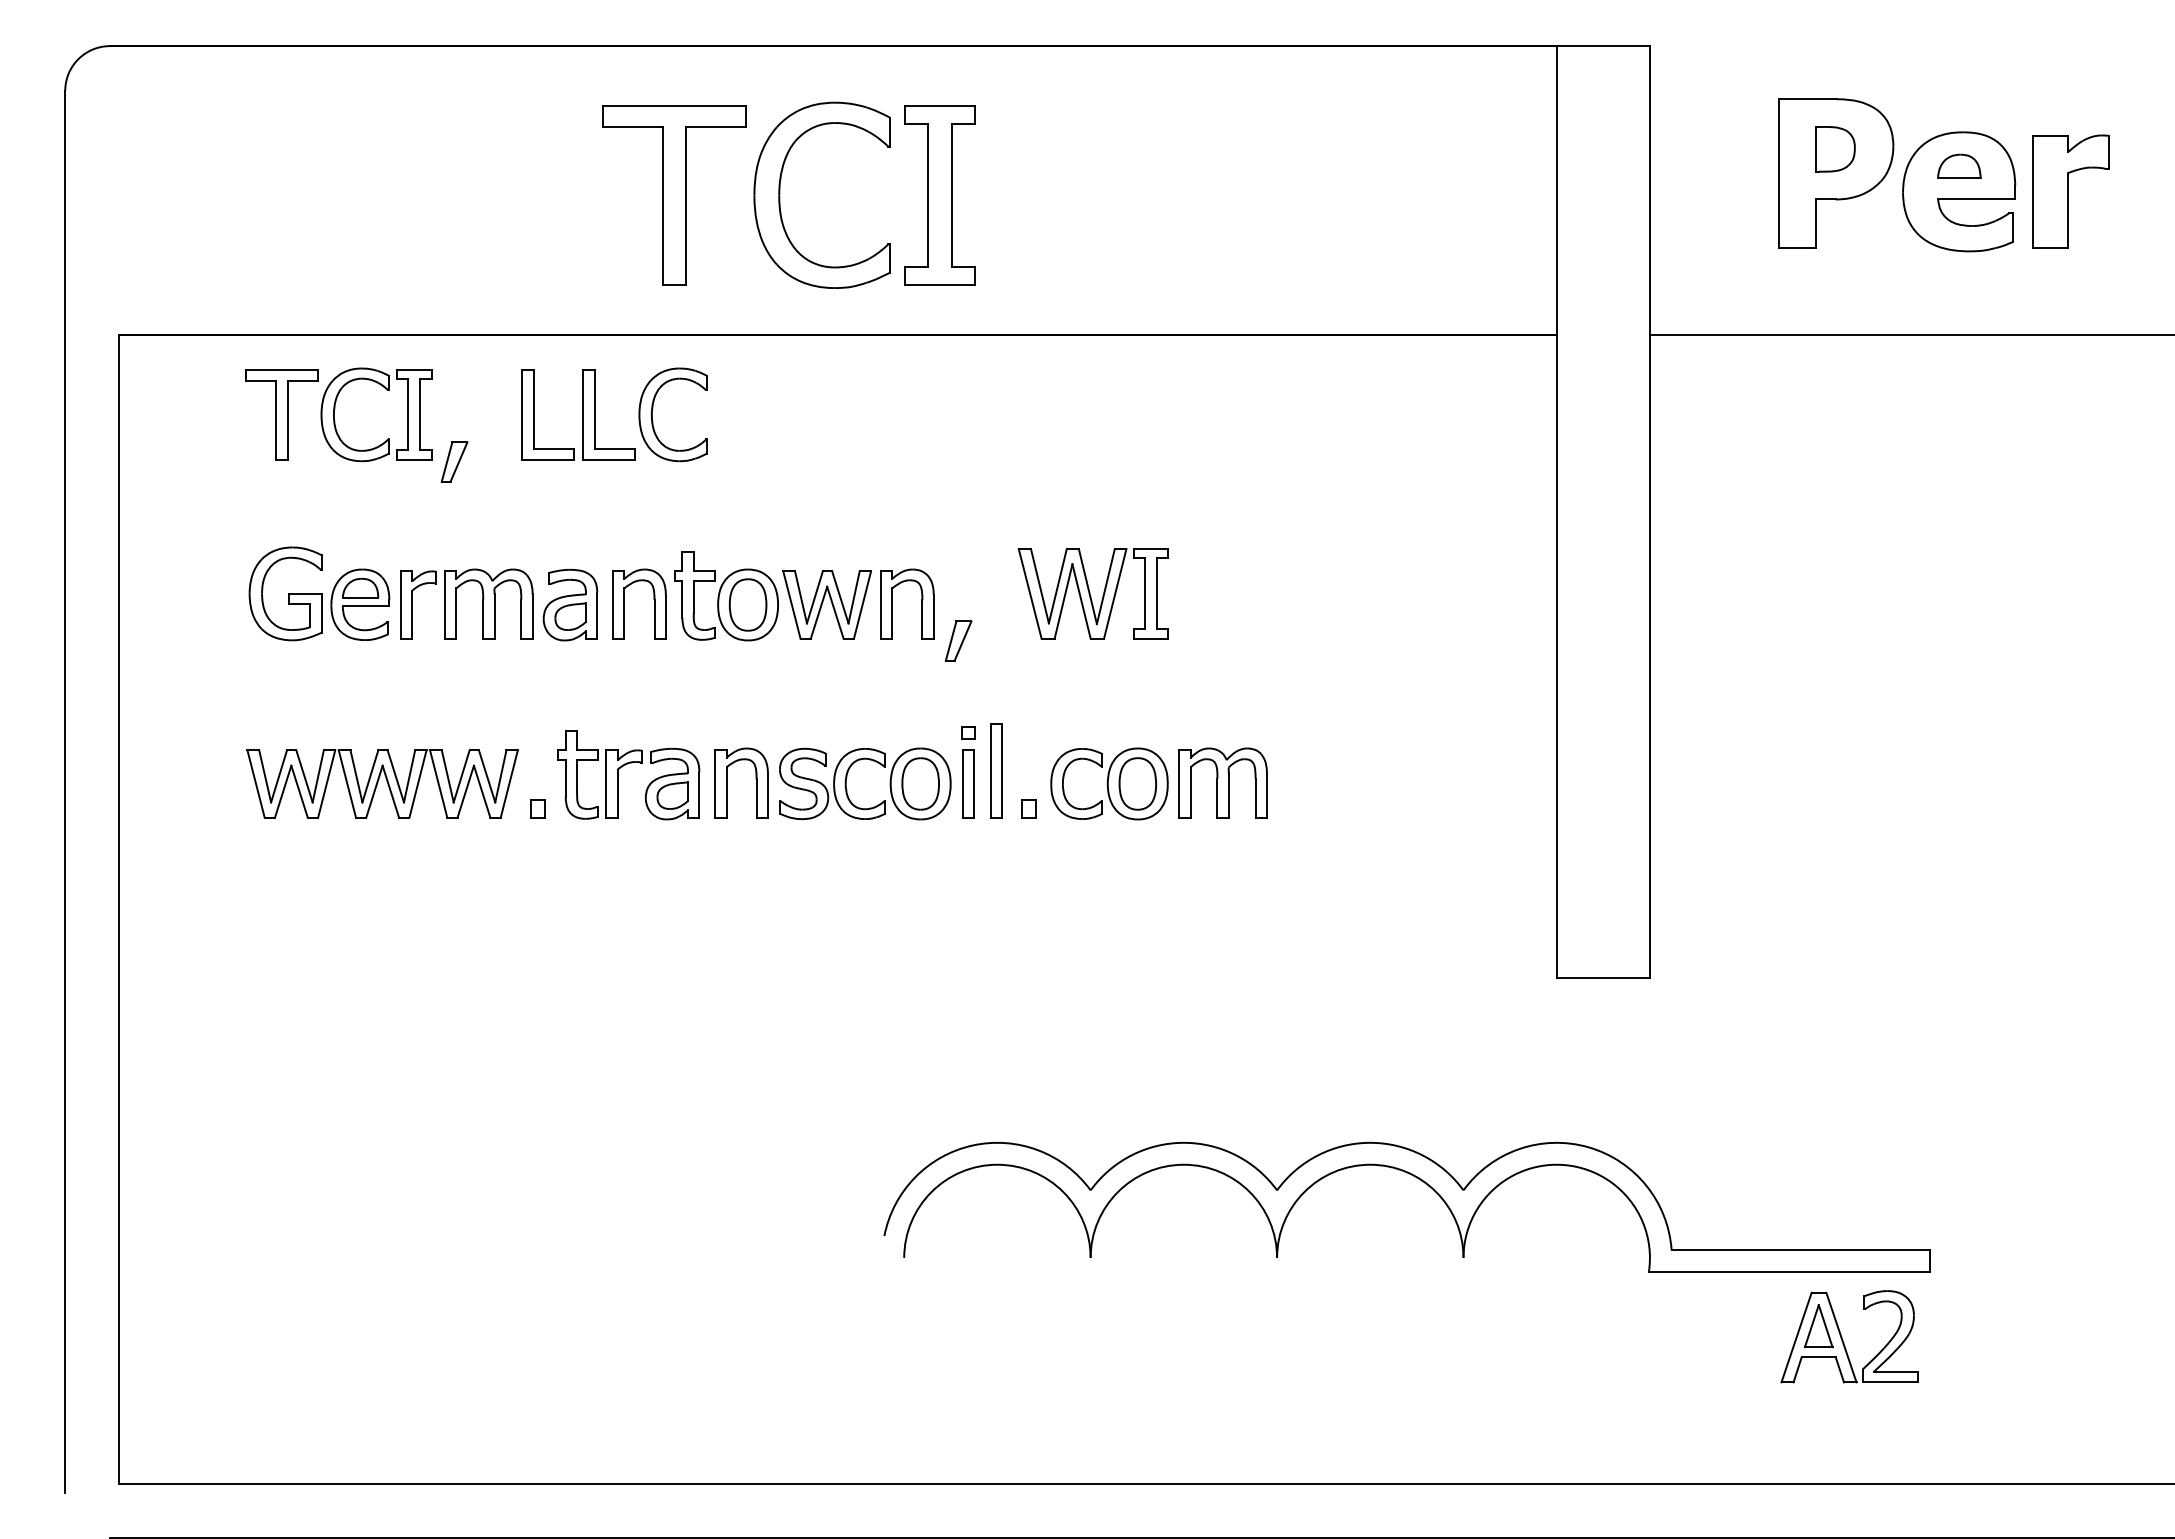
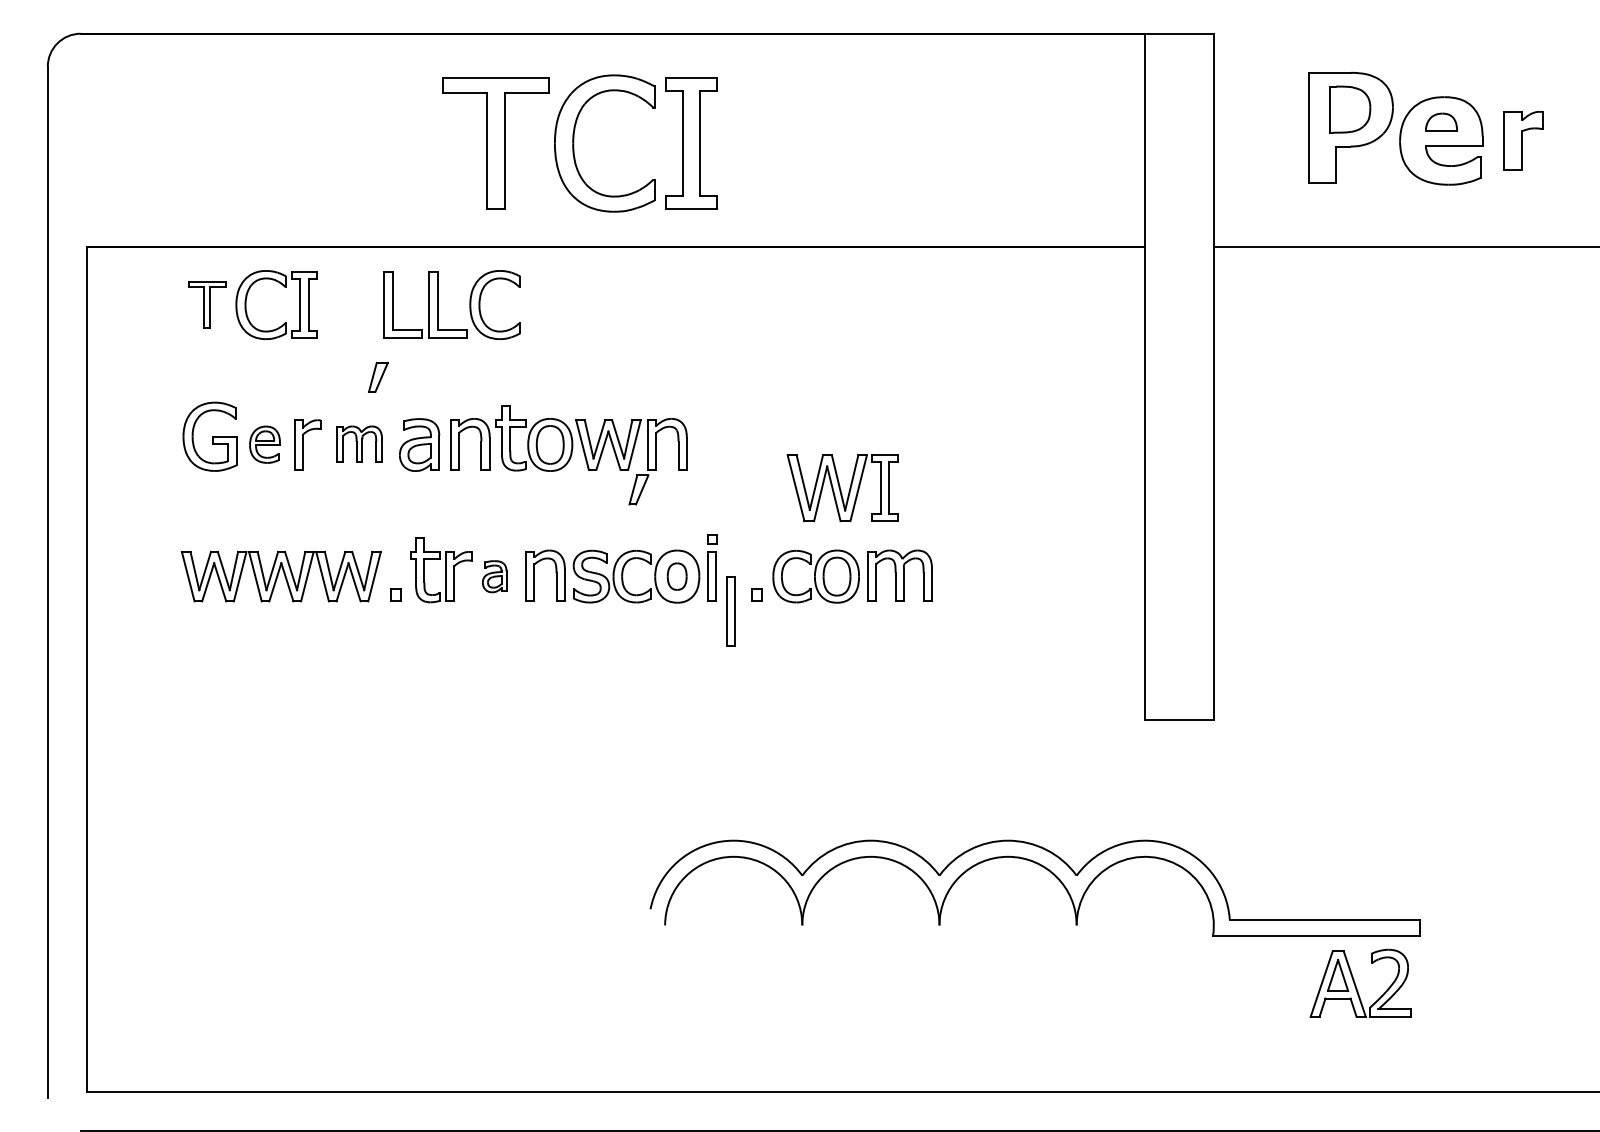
part: (1835, 149) -> (1350, 109), size x1.4
part: (2070, 191) -> (1523, 140), size x0.7
part: (281, 414) -> (206, 304), size x0.7
part: (454, 461) -> (378, 376), moved
part: (1092, 593) -> (841, 488), moved
part: (488, 603) -> (359, 443), size x0.7
part: (360, 604) -> (265, 444), size x0.7
part: (958, 640) -> (638, 489), moved
part: (996, 770) -> (730, 611), moved
part: (672, 783) -> (494, 576), size x0.6
part: (920, 783) -> (677, 576), size x0.7

